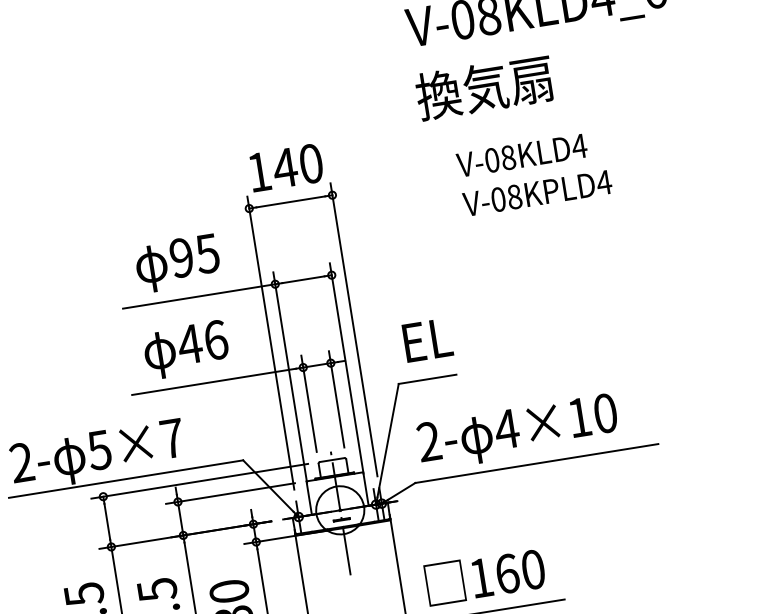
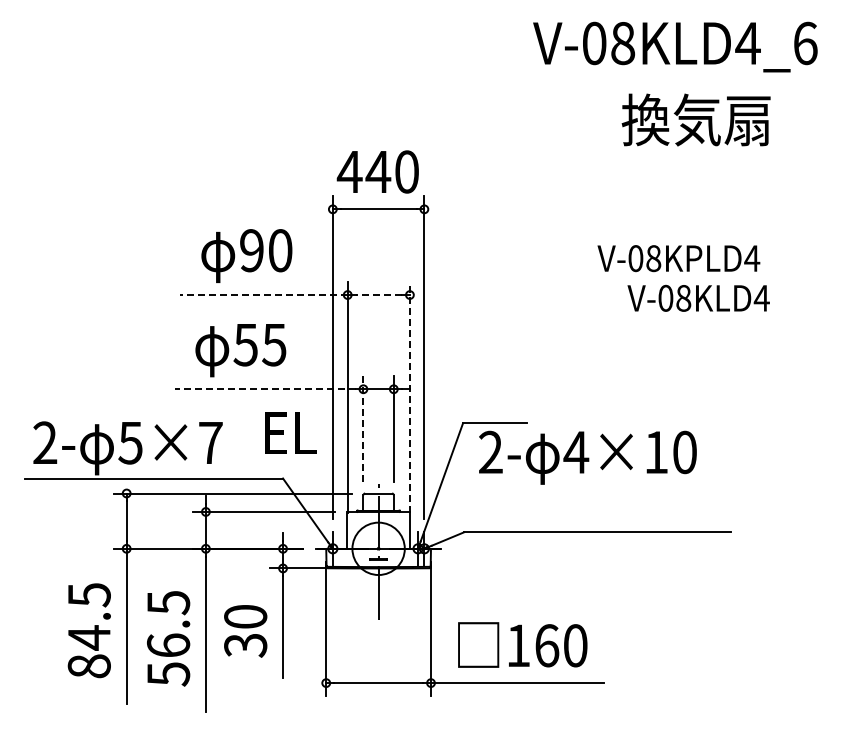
text: (483, 87) -> (695, 119), moved
text: (521, 154) -> (698, 297), moved
text: (258, 171) -> (349, 171), 140 -> 440
text: (537, 193) -> (678, 258), moved
text: (207, 253) -> (280, 250), 95 -> 90
line: (303, 280) -> (378, 295), solid -> dashed
line: (198, 296) -> (263, 295), solid -> dashed
text: (427, 339) -> (290, 432), moved
text: (202, 342) -> (259, 344), 46 -> 55
line: (346, 368) -> (409, 397), solid -> dashed
line: (213, 382) -> (264, 389), solid -> dashed
line: (309, 404) -> (363, 429), solid -> dashed
text: (517, 432) -> (587, 457), moved

